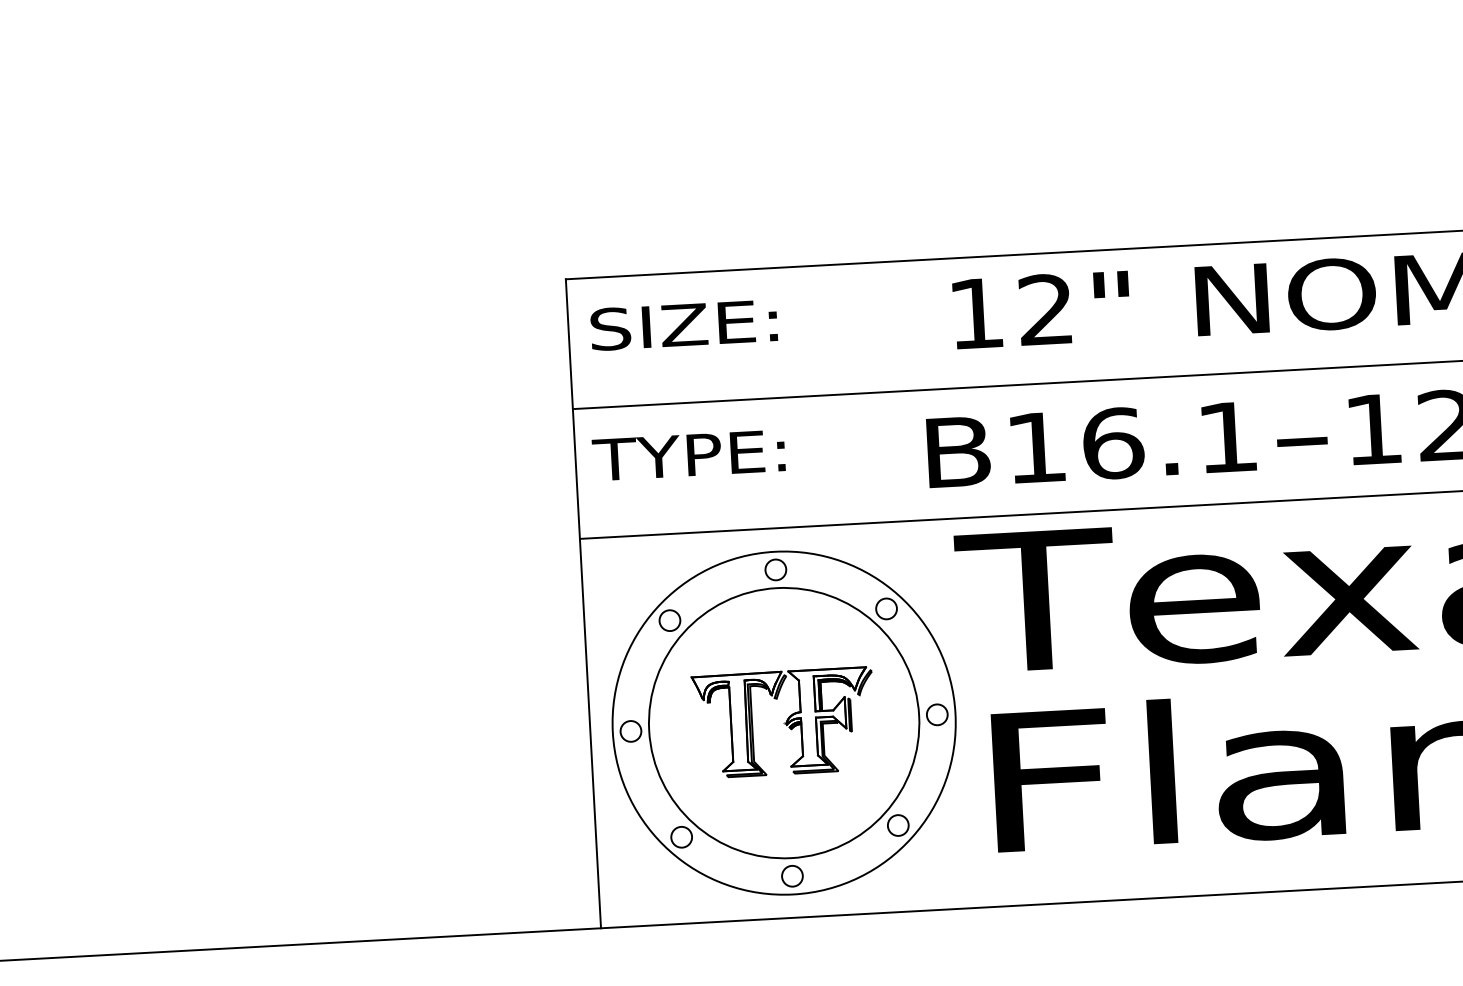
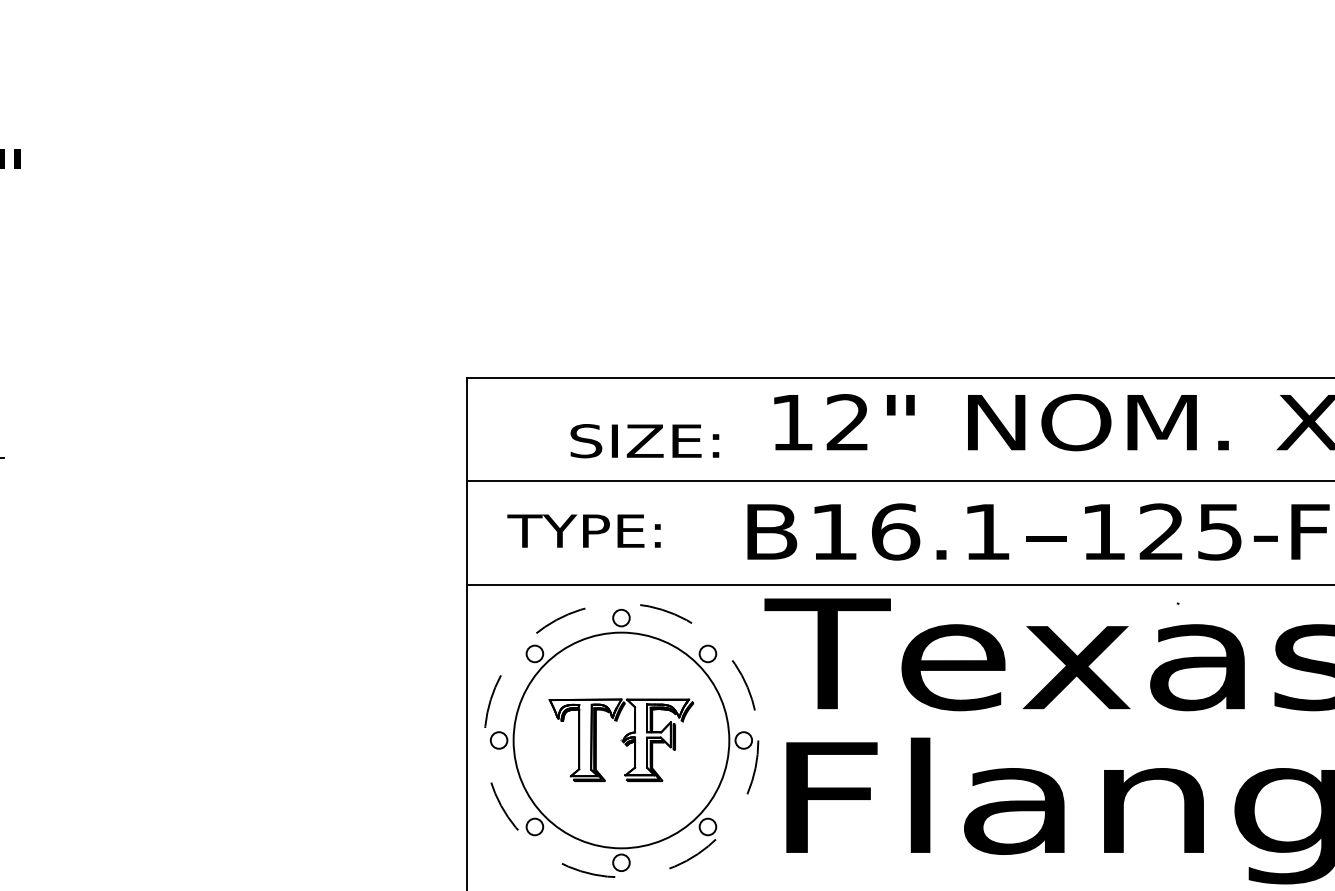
text: (683, 325) -> (644, 441), moved
text: (688, 454) -> (583, 530), moved
circle: (784, 723) -> (621, 740), solid -> dashed

